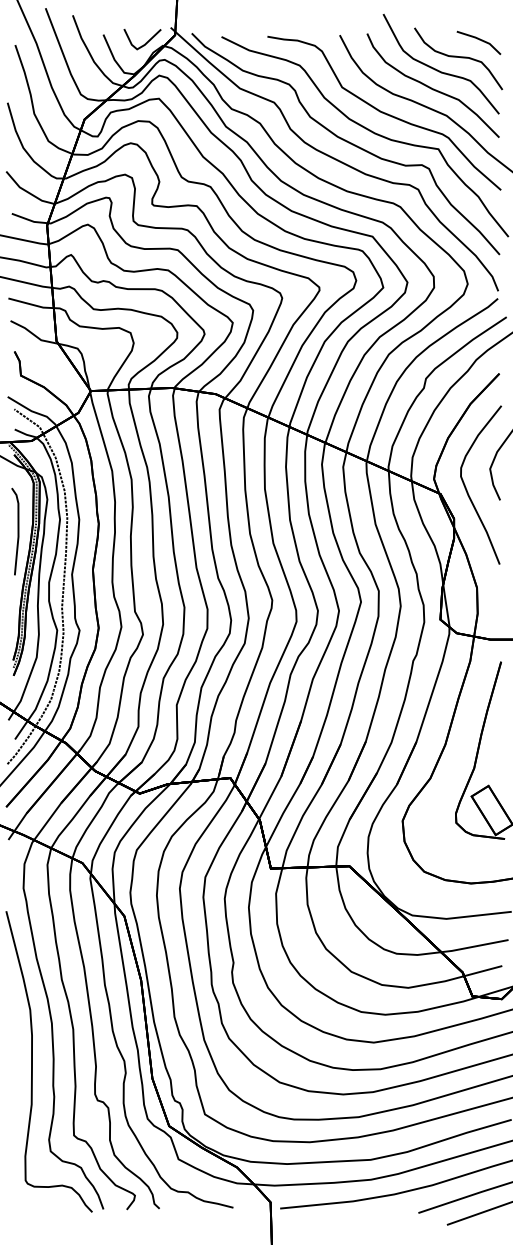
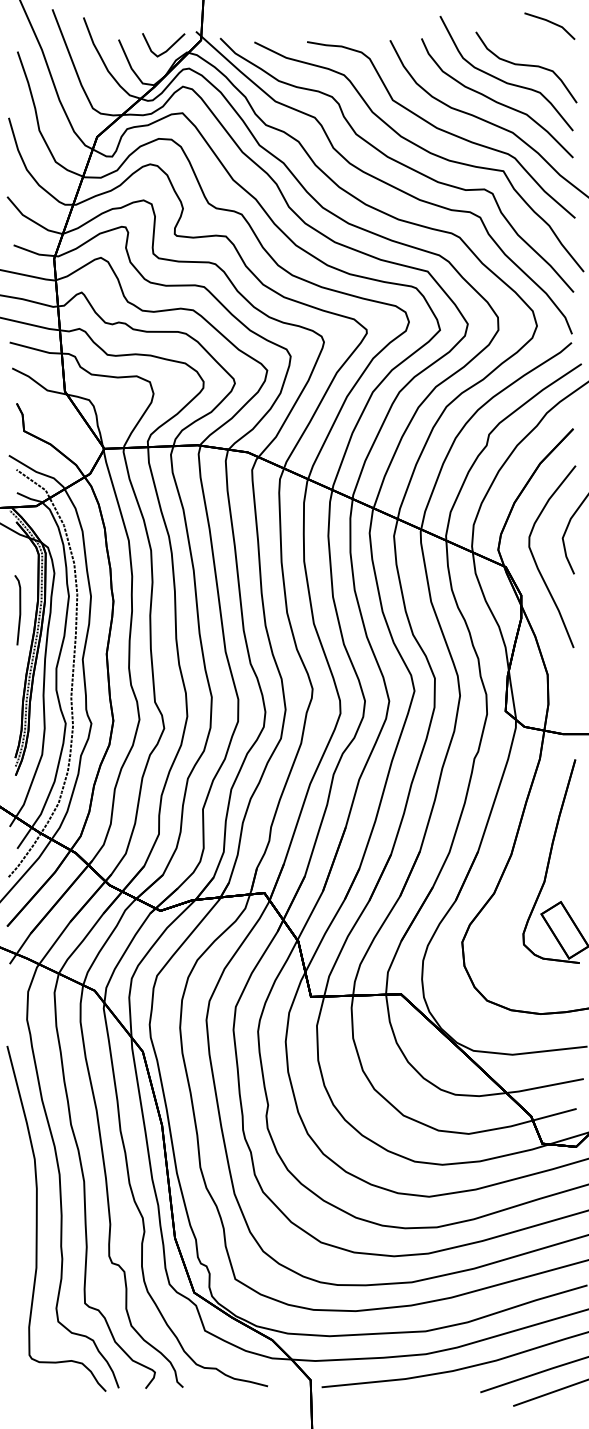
line: (480, 40) -> (551, 23), moved
part: (15, 531) -> (17, 610), size x0.7

